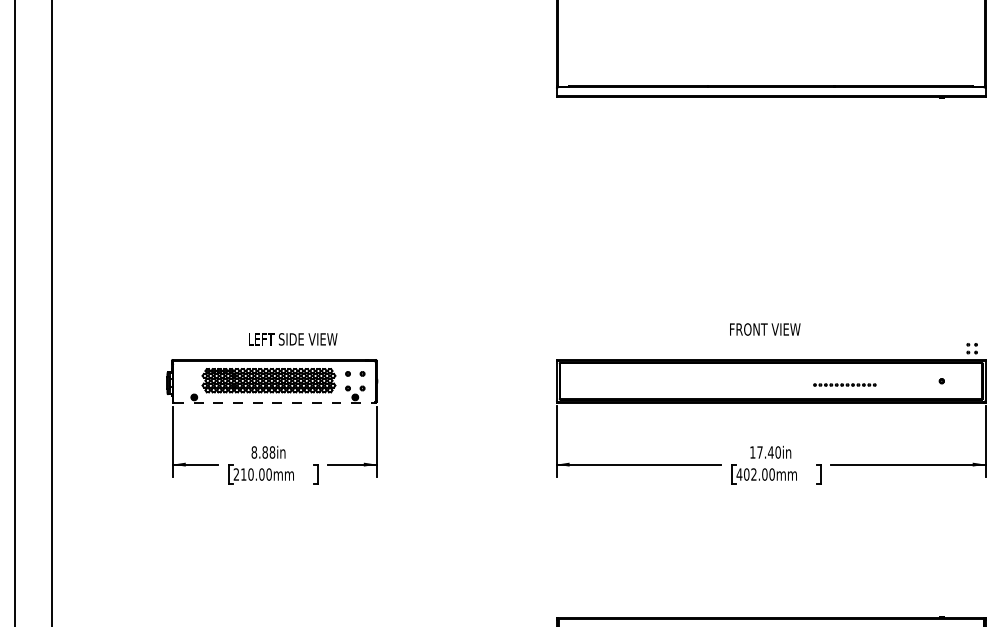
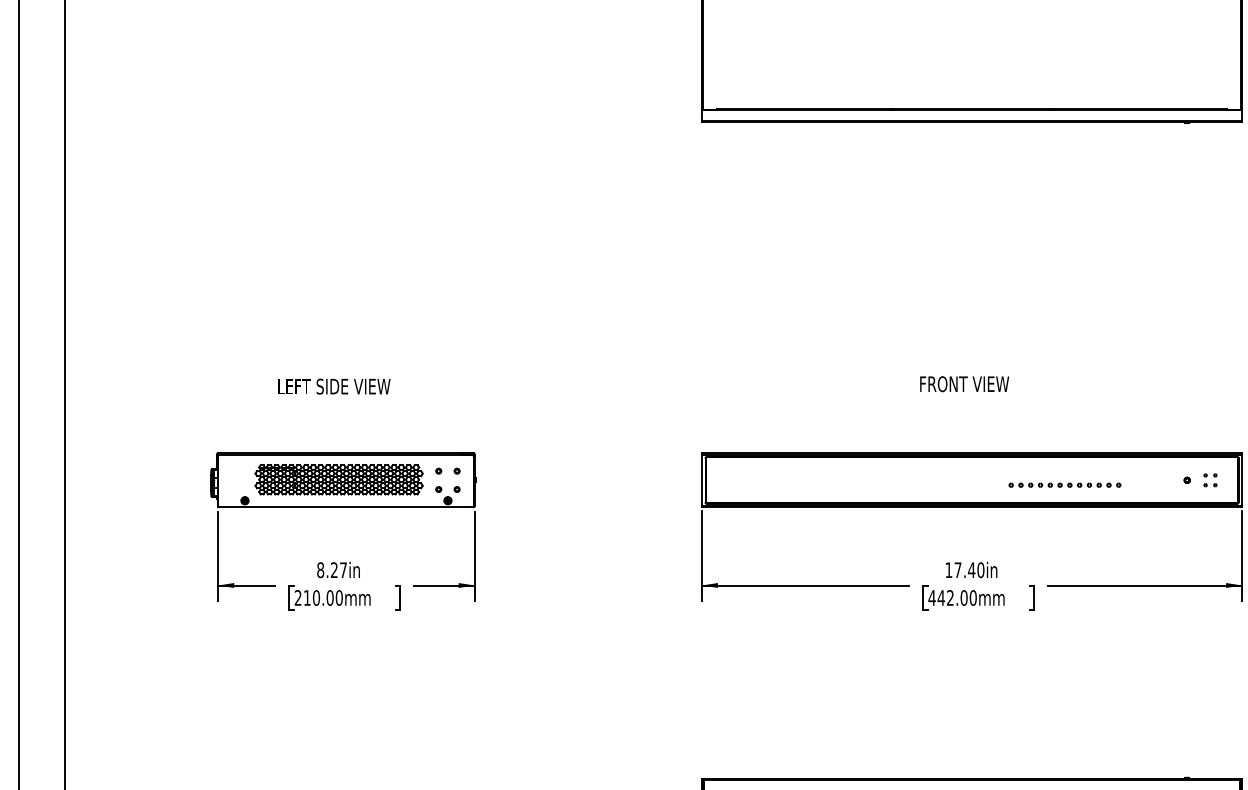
text: (765, 329) -> (964, 384), moved
text: (293, 339) -> (334, 386), moved
part: (972, 348) -> (1210, 480), moved
part: (844, 384) -> (1064, 484), size x1.43
line: (274, 402) -> (346, 507), dashed -> solid
text: (268, 452) -> (338, 570), 8.88in -> 8.27in
text: (746, 474) -> (941, 597), 402.00mm -> 442.00mm

